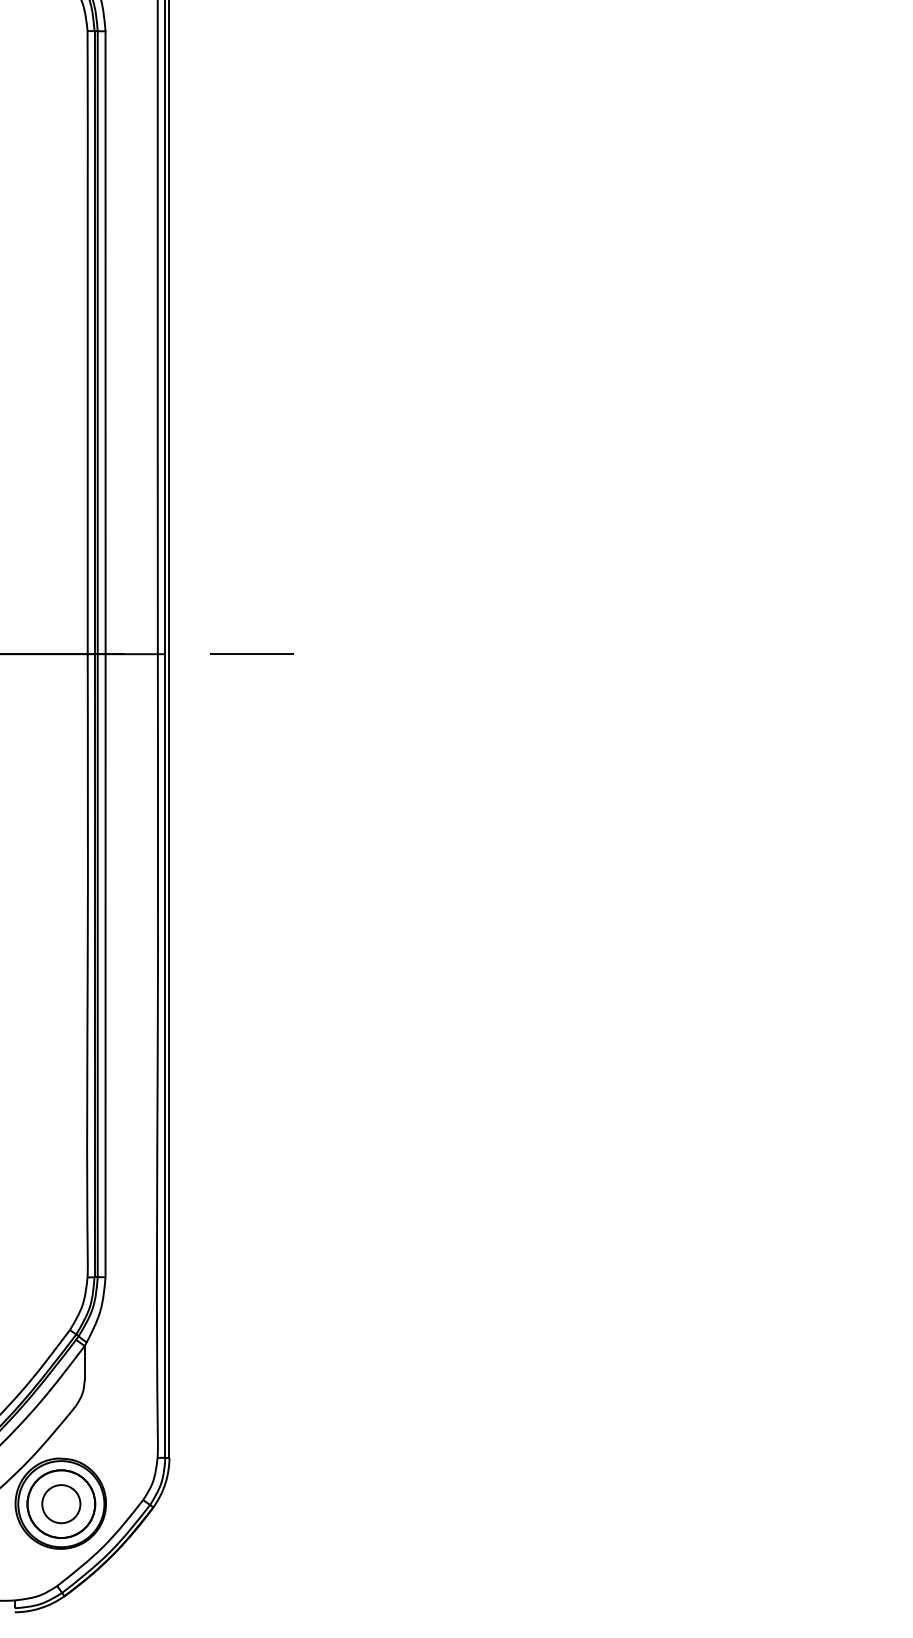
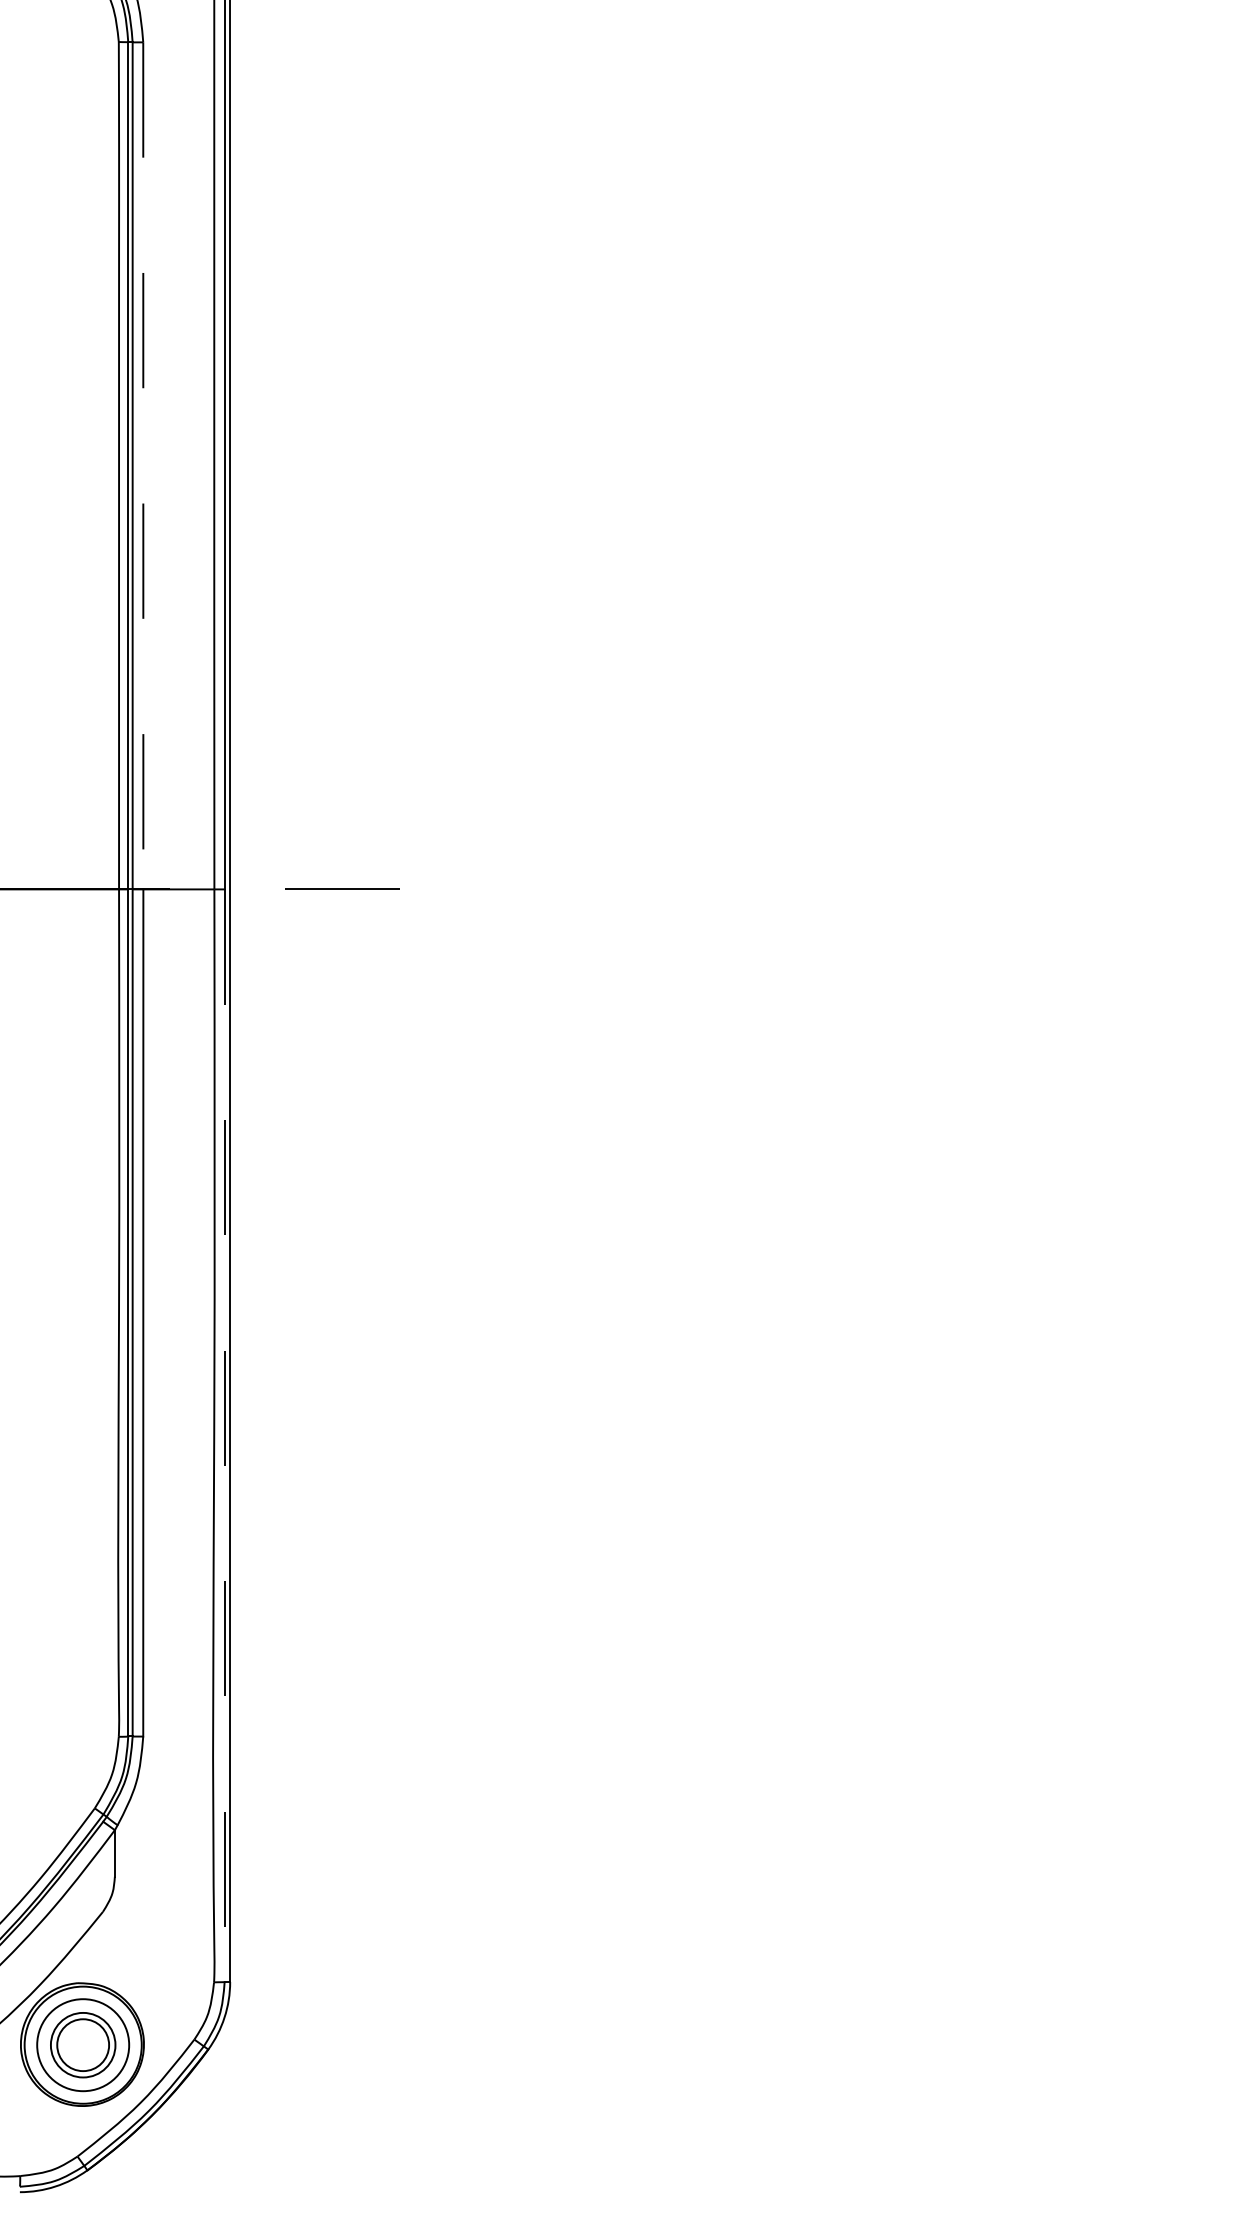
line: (105, 342) -> (143, 465), solid -> dashed
line: (165, 1056) -> (224, 1436), solid -> dashed
circle: (61, 1504) -> (83, 2045), size x0.7

